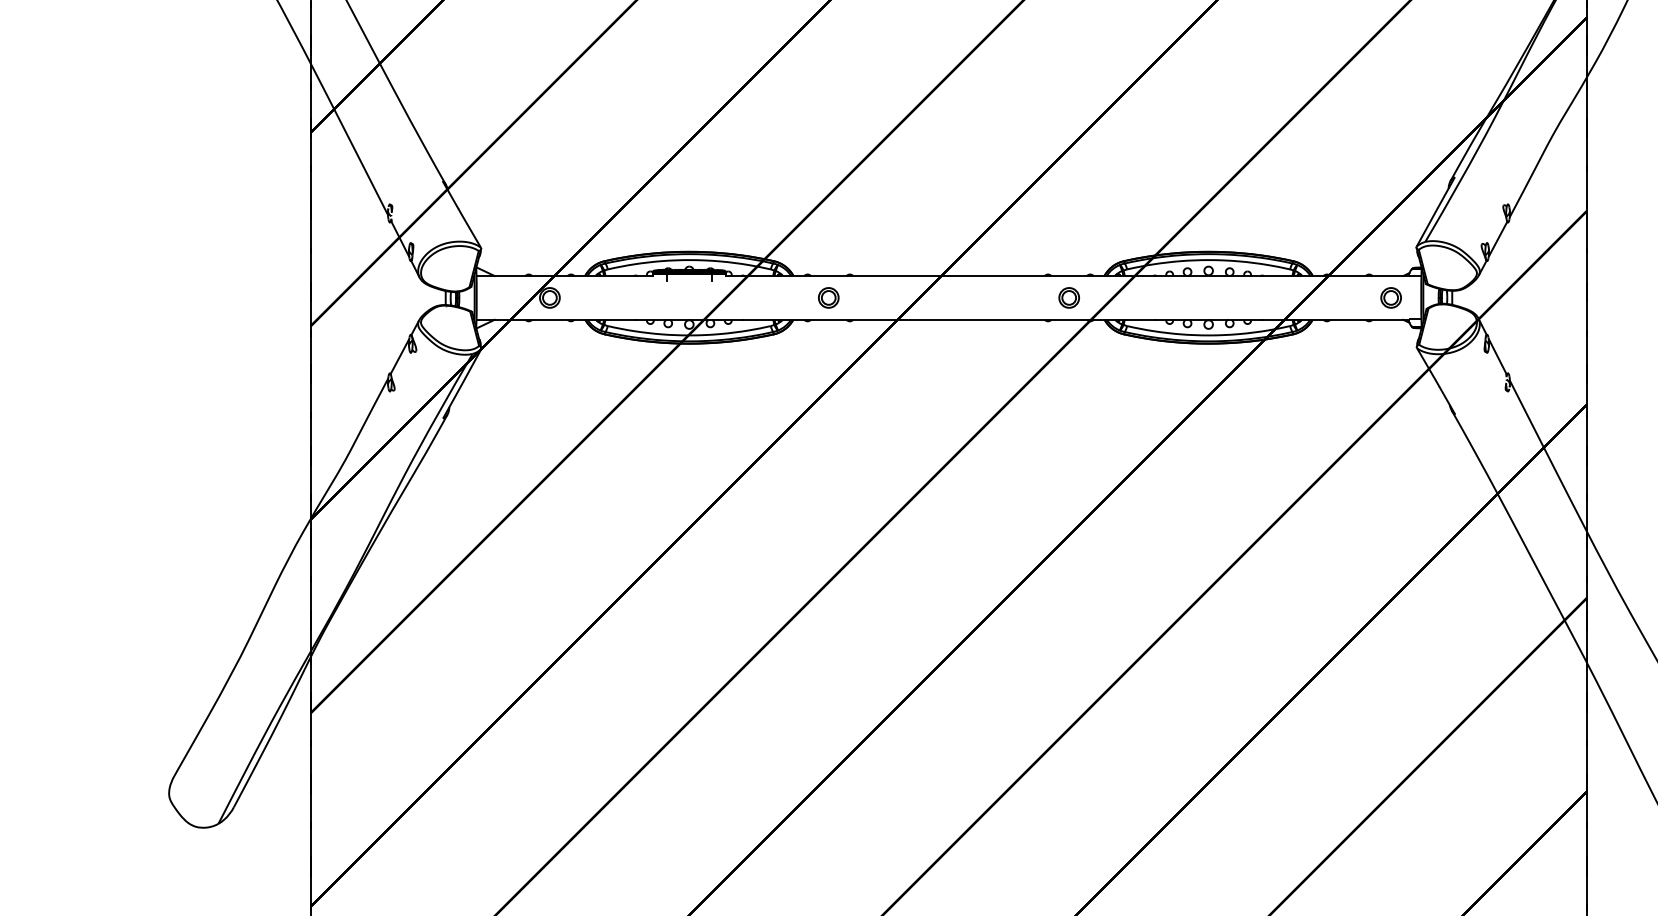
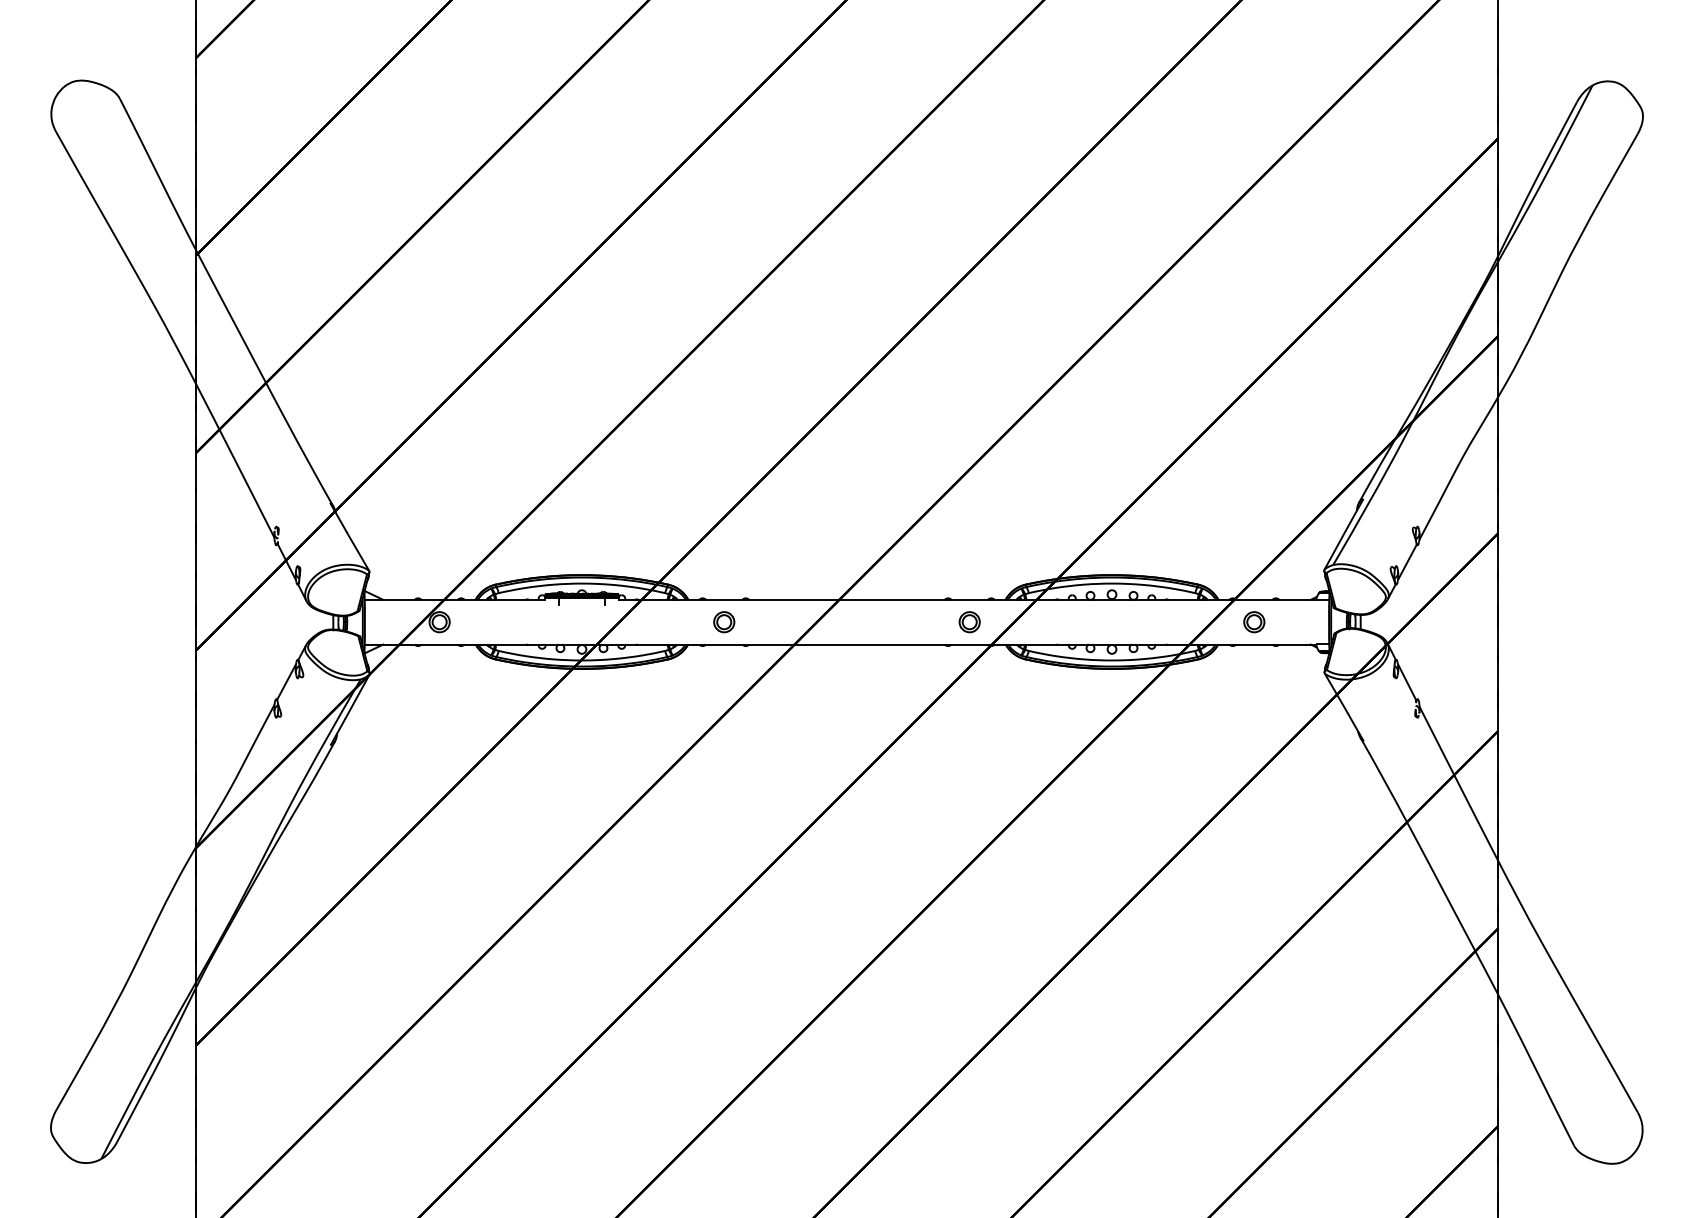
part: (1391, 298) -> (1254, 622), moved

